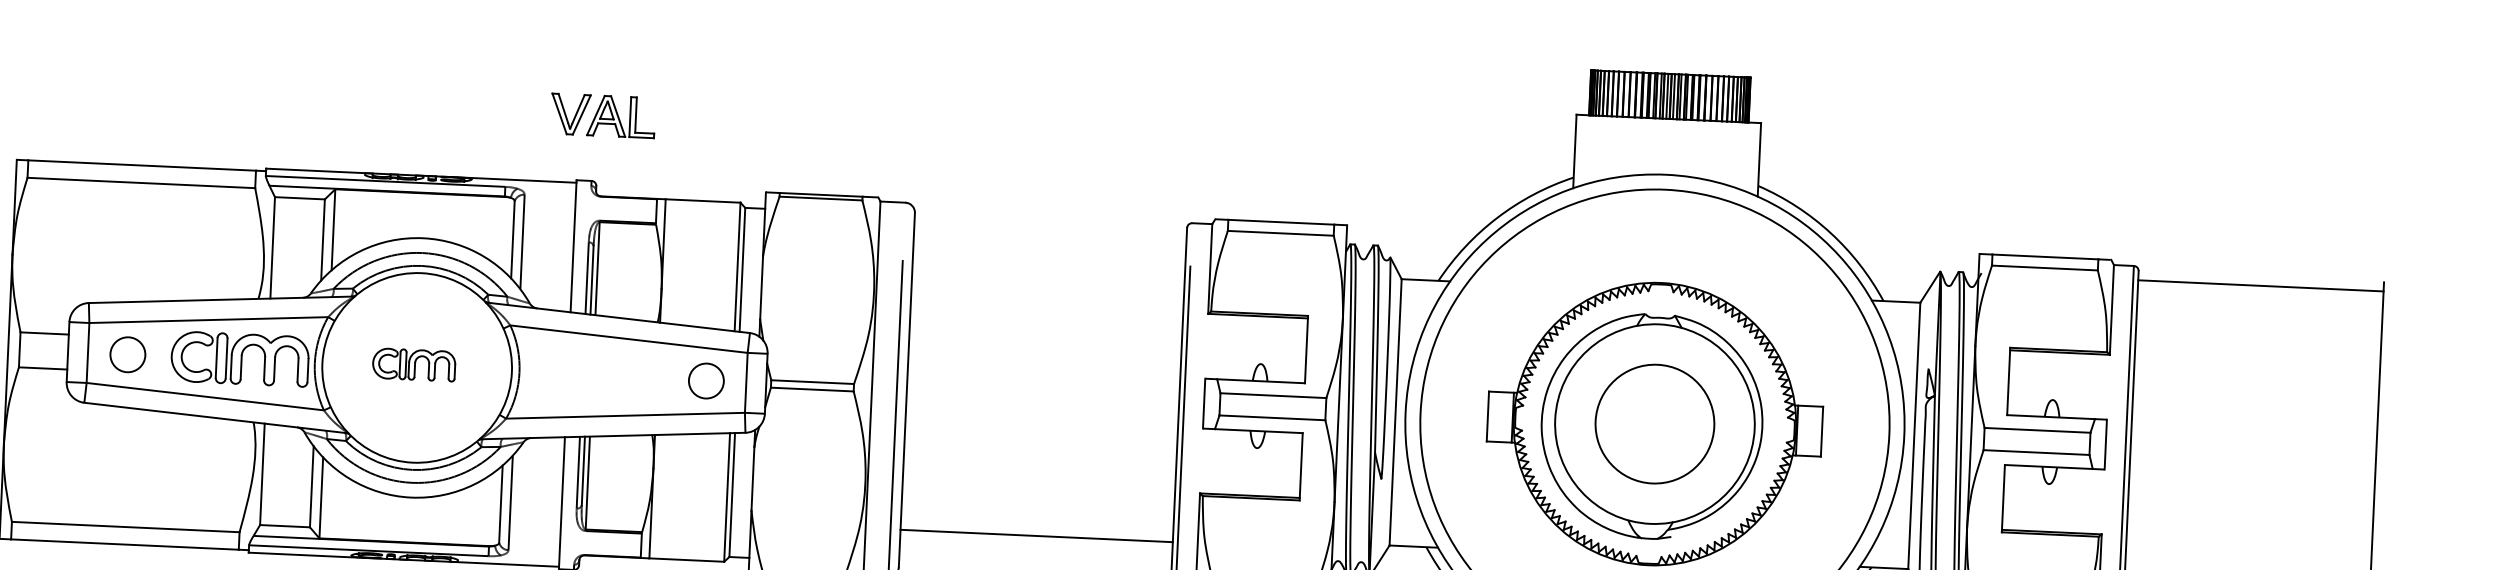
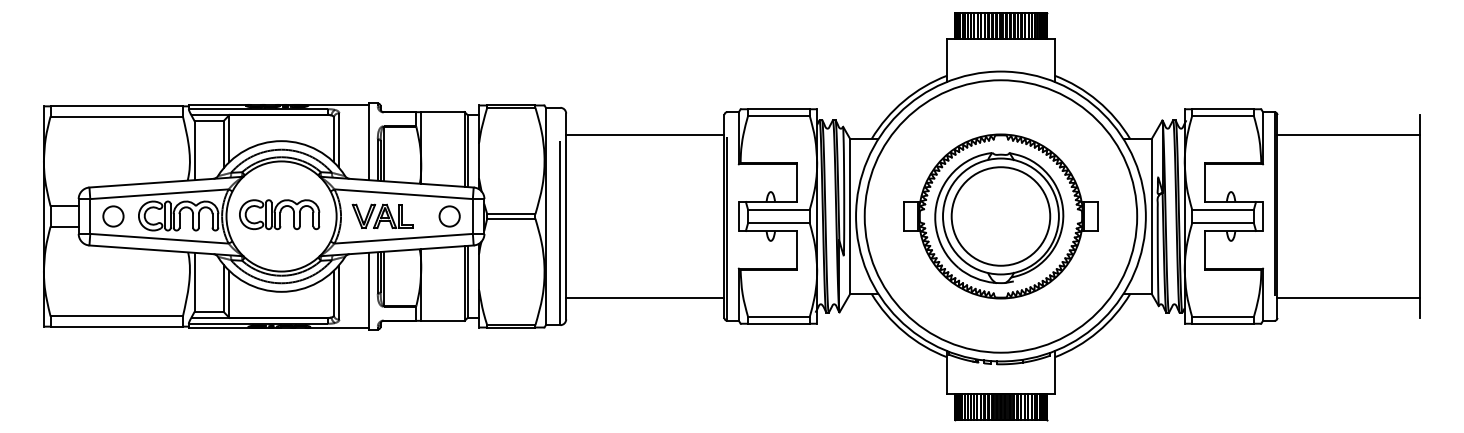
part: (602, 114) -> (382, 215), moved
line: (1049, 256) -> (645, 135), added
line: (2260, 286) -> (1348, 135), moved
part: (413, 364) -> (279, 214), size x1.67
circle: (1654, 424) -> (1000, 216), size x1.43

